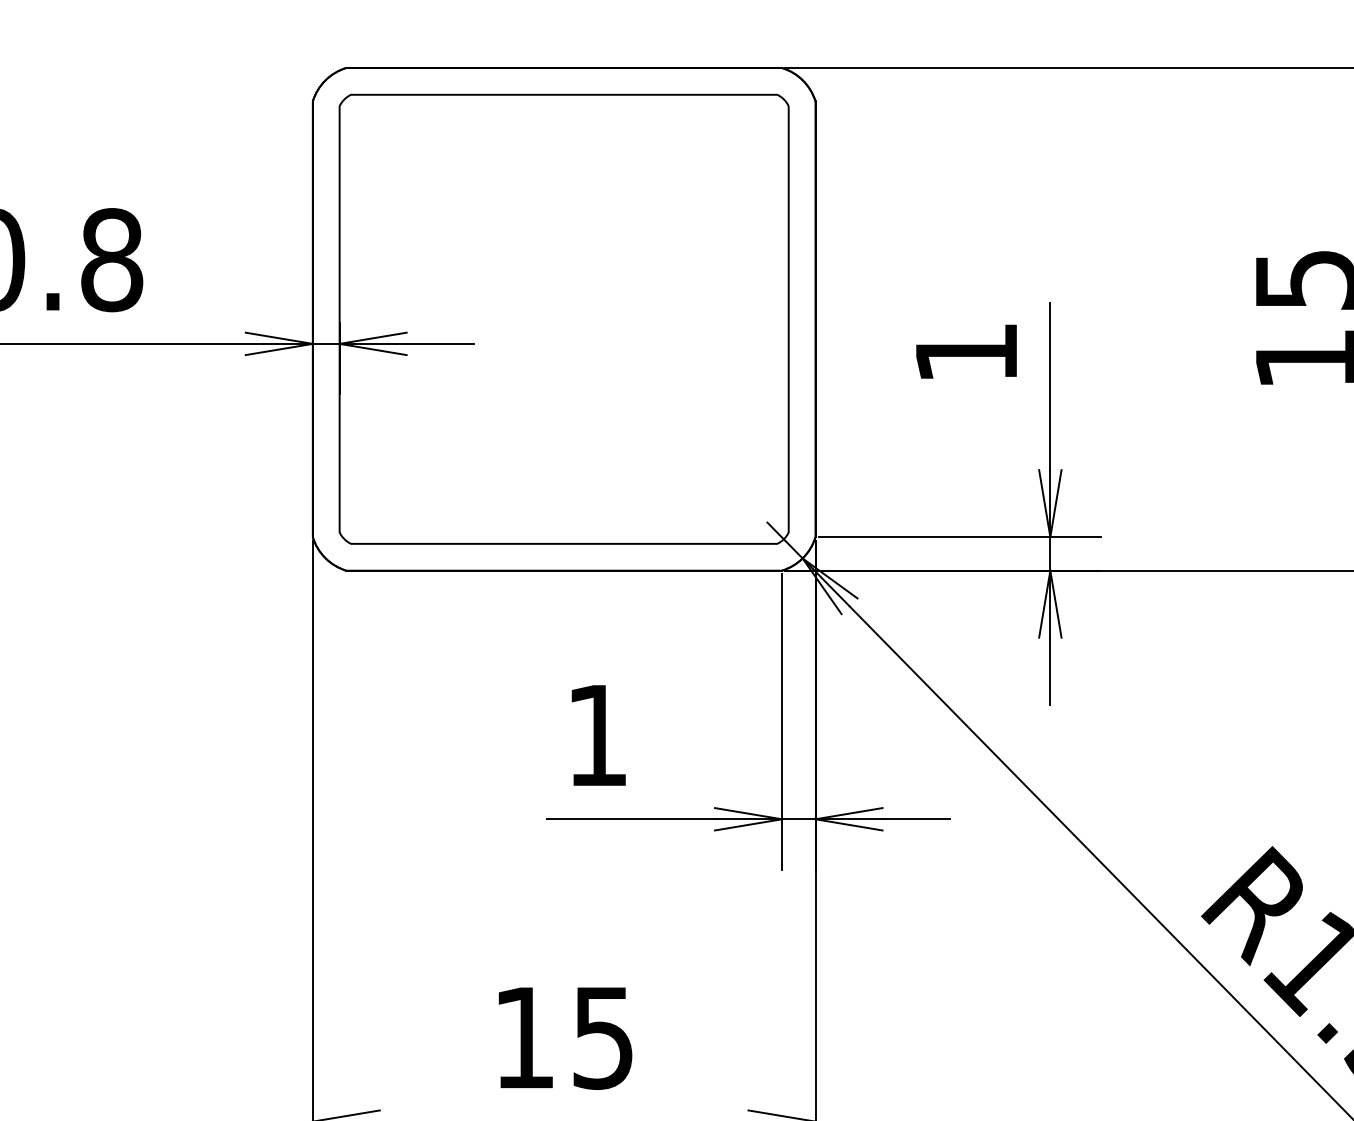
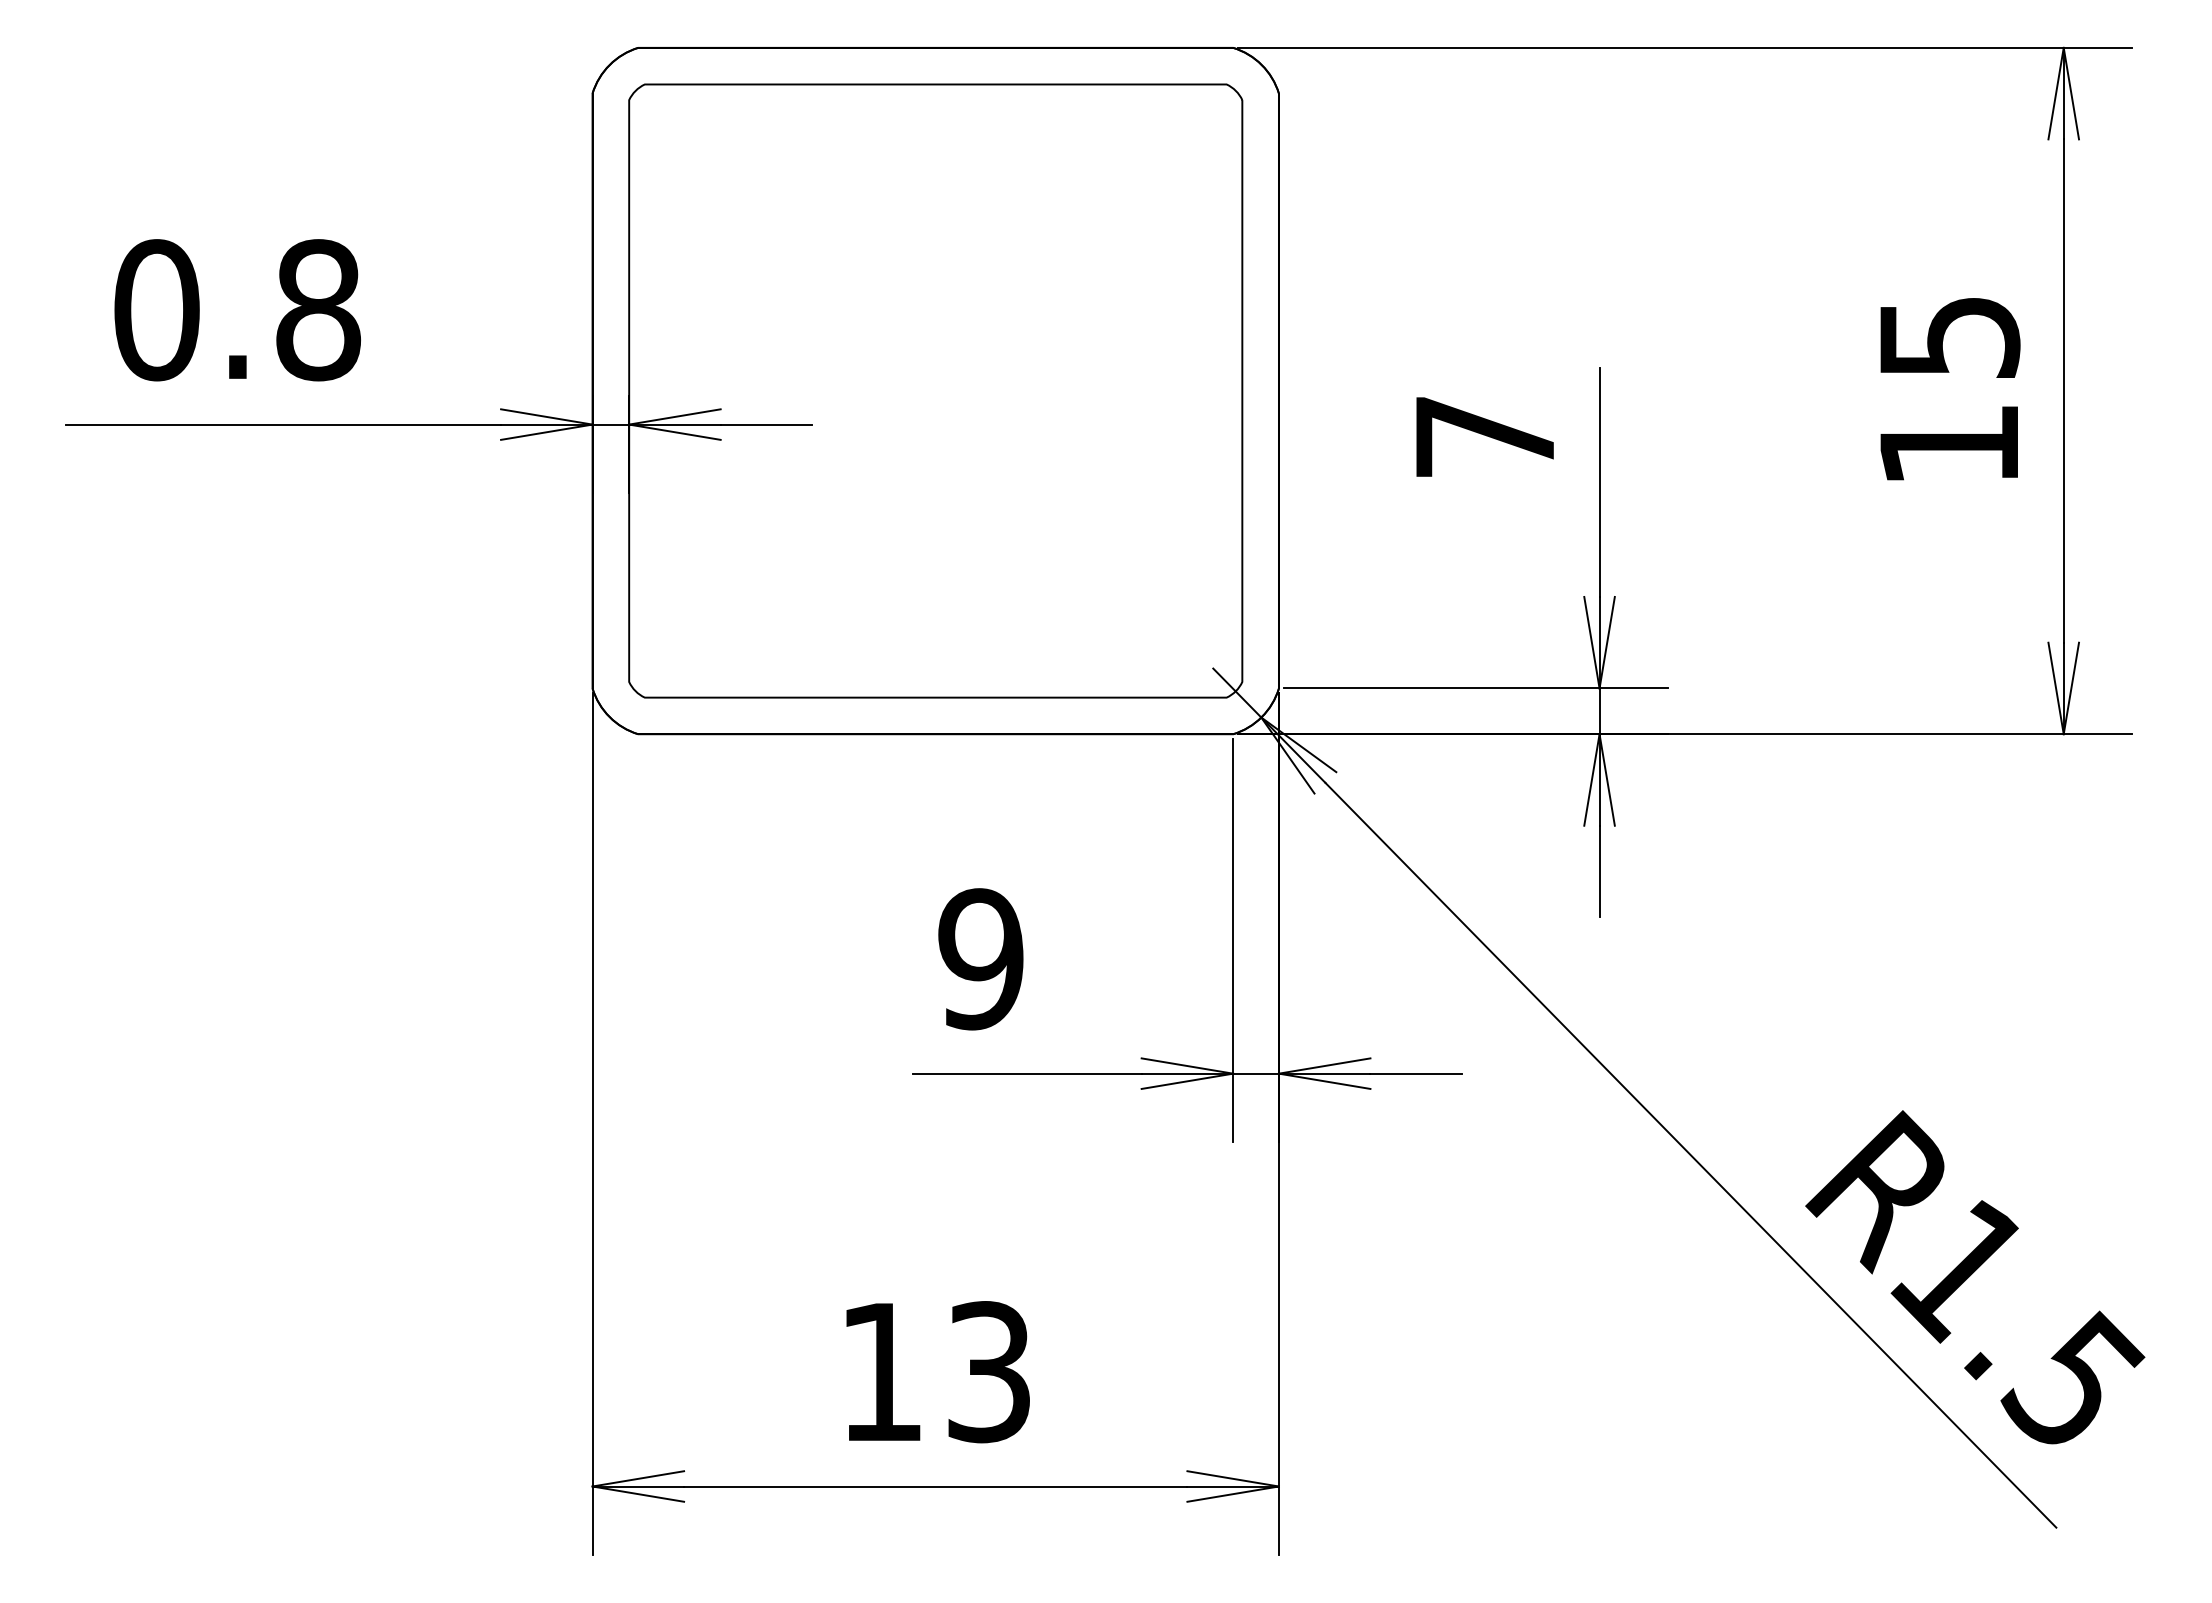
text: (966, 352) -> (1484, 436), 1 -> 7
text: (596, 735) -> (980, 959), 1 -> 9
text: (602, 1037) -> (988, 1371), 15 -> 13

